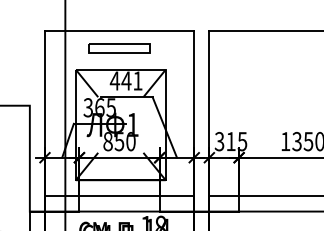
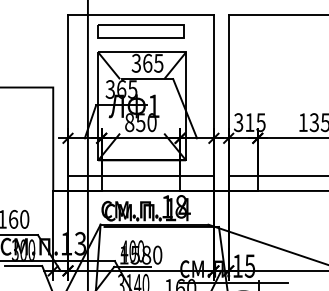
part: (119, 48) -> (140, 31), size x1.43
text: (126, 80) -> (147, 62), 441 -> 365

